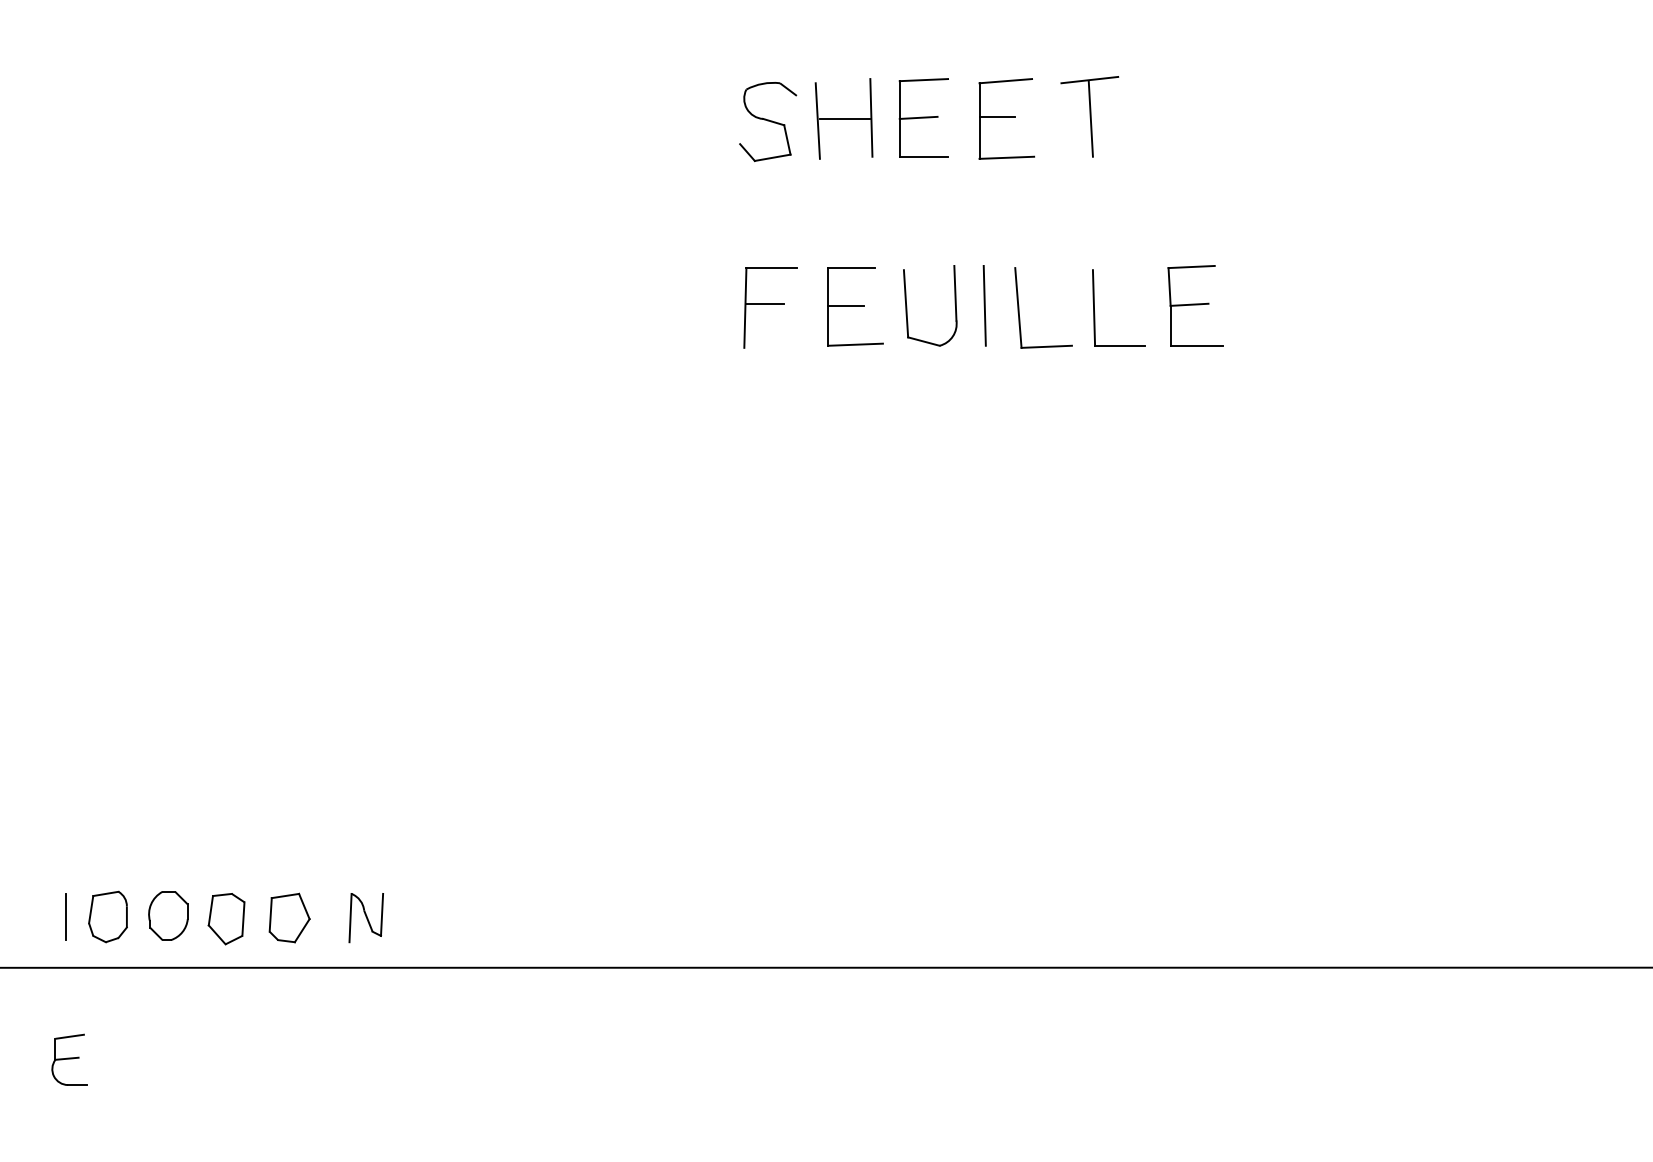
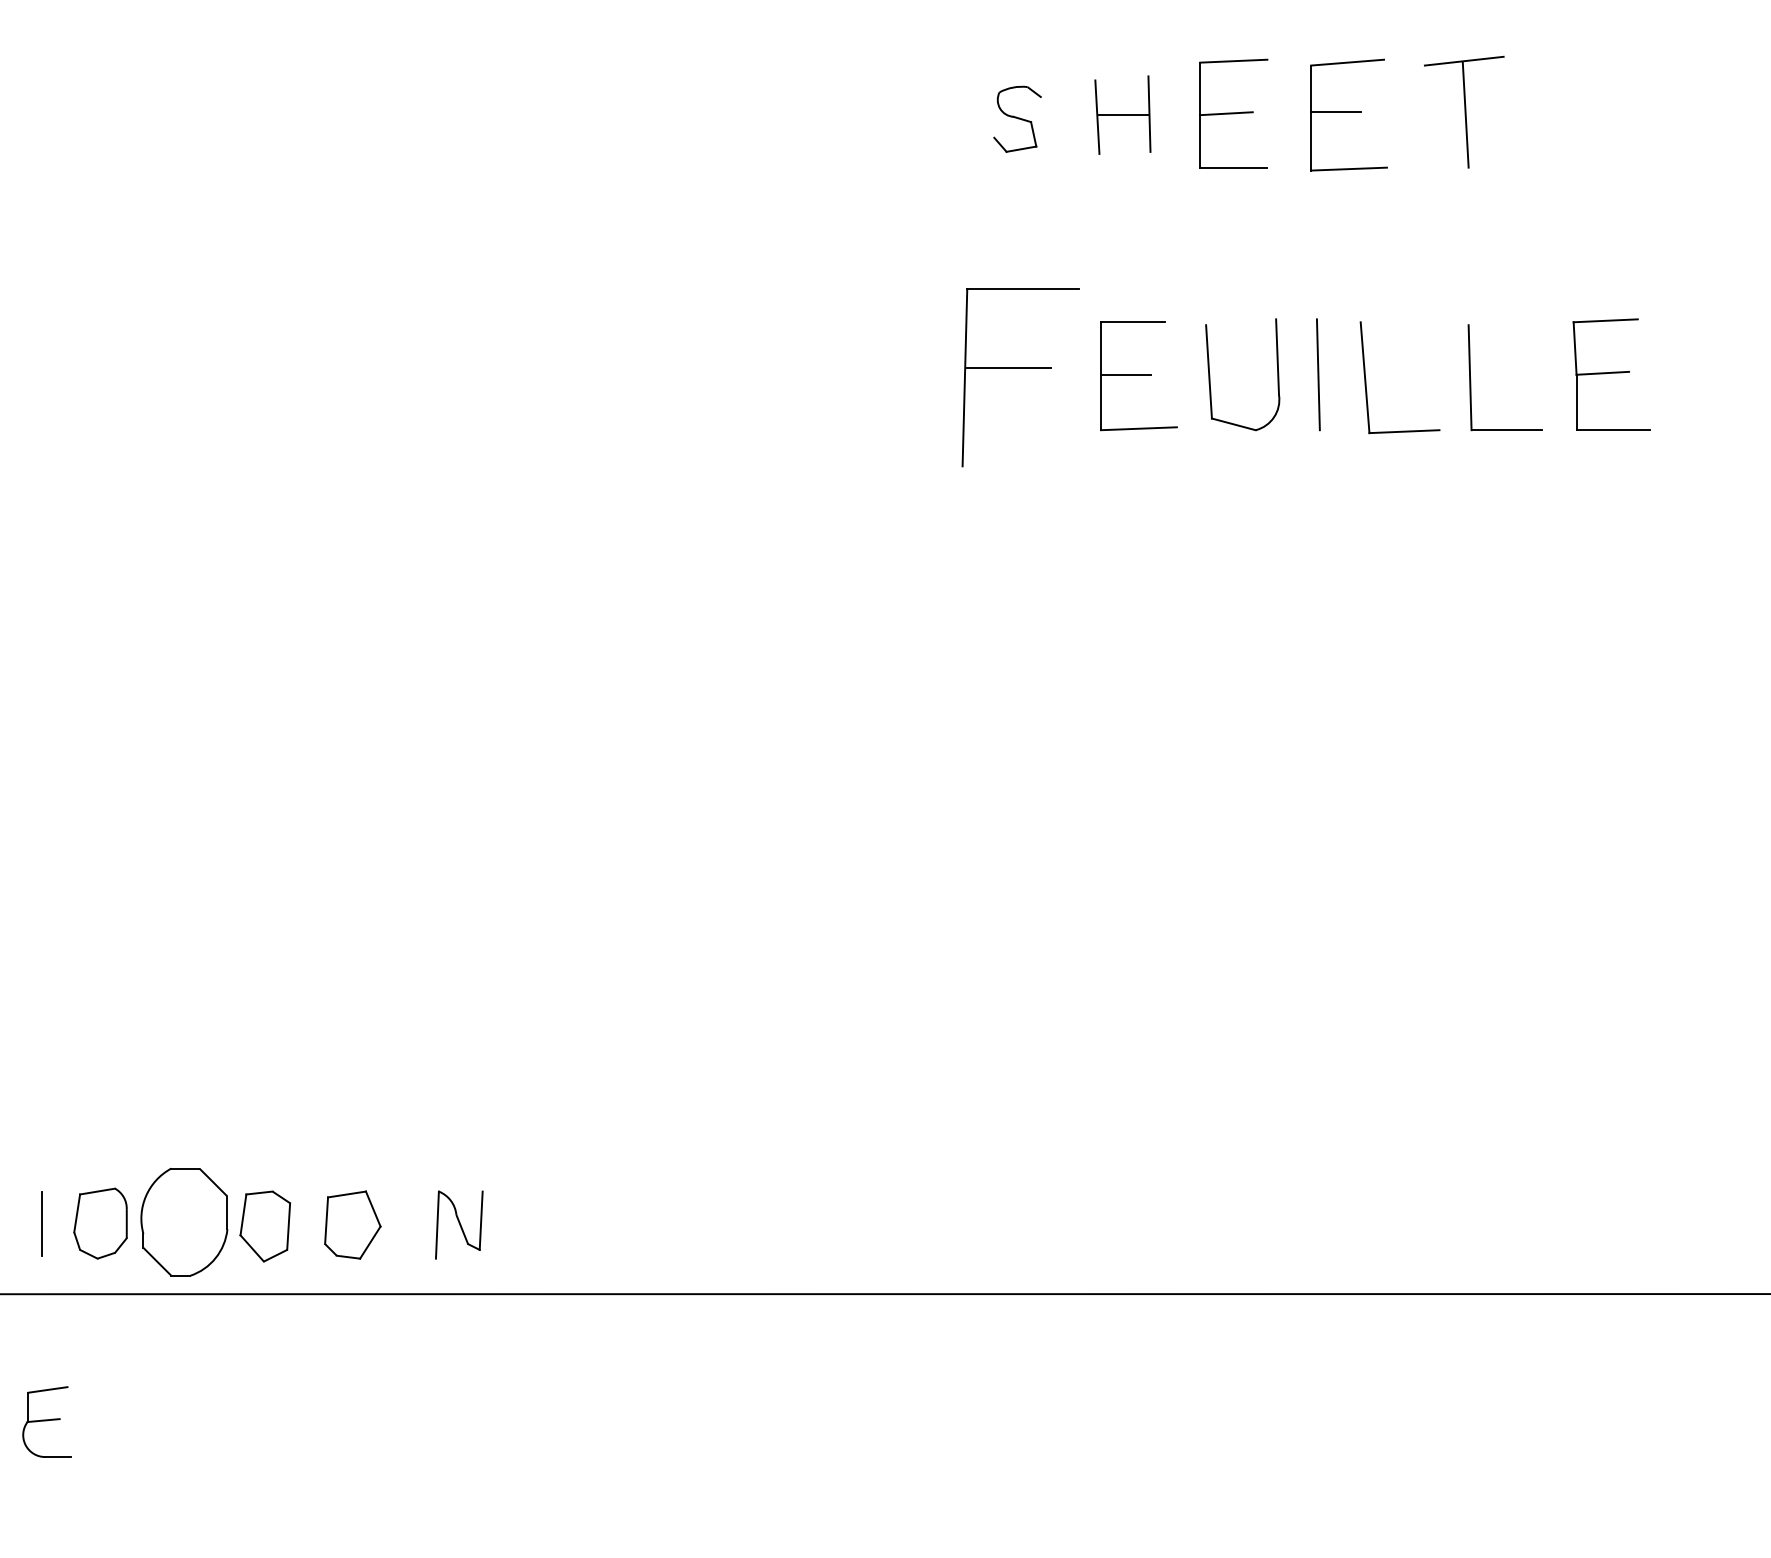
part: (843, 118) -> (1122, 114), size x0.7
part: (768, 121) -> (1017, 118), size x0.6
part: (770, 307) -> (1020, 377), size x1.6
part: (168, 915) -> (184, 1221), size x1.6

